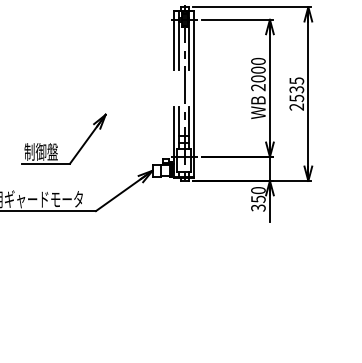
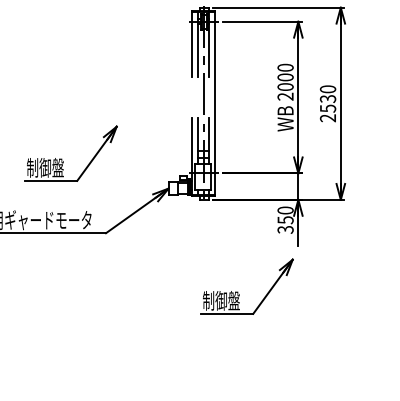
text: (296, 81) -> (327, 89), 2535 -> 2530
part: (215, 264) -> (238, 292), added

